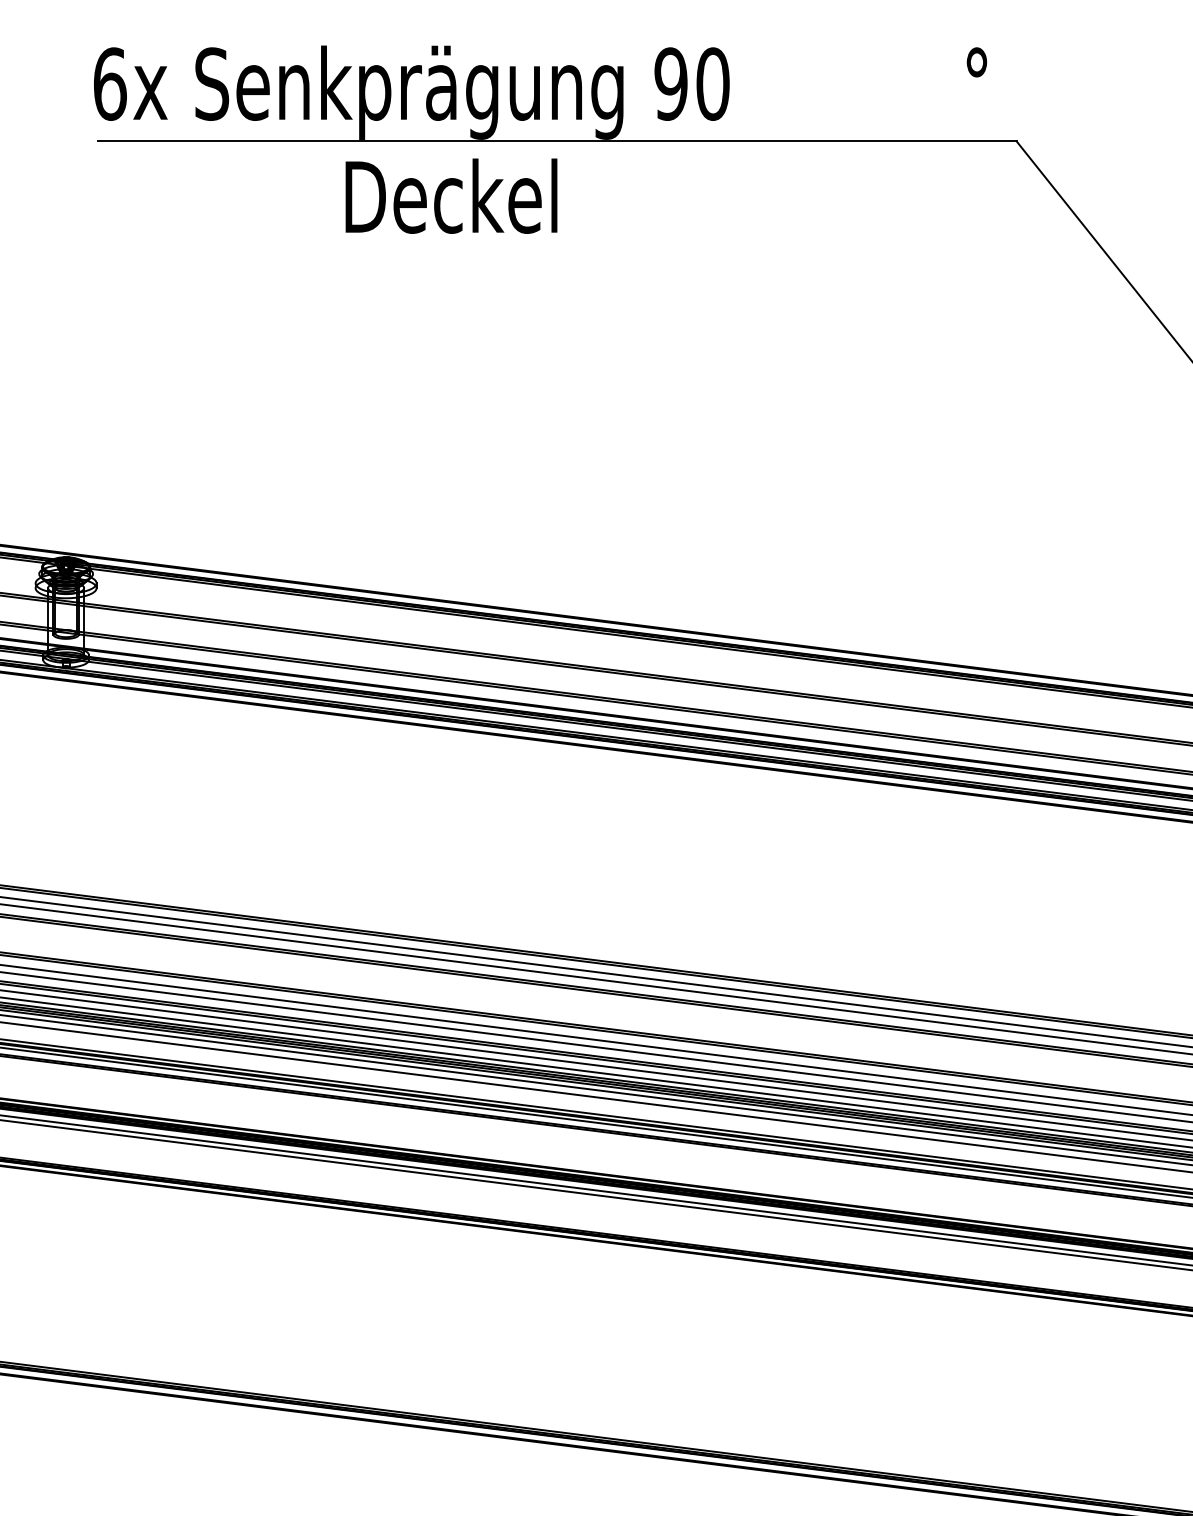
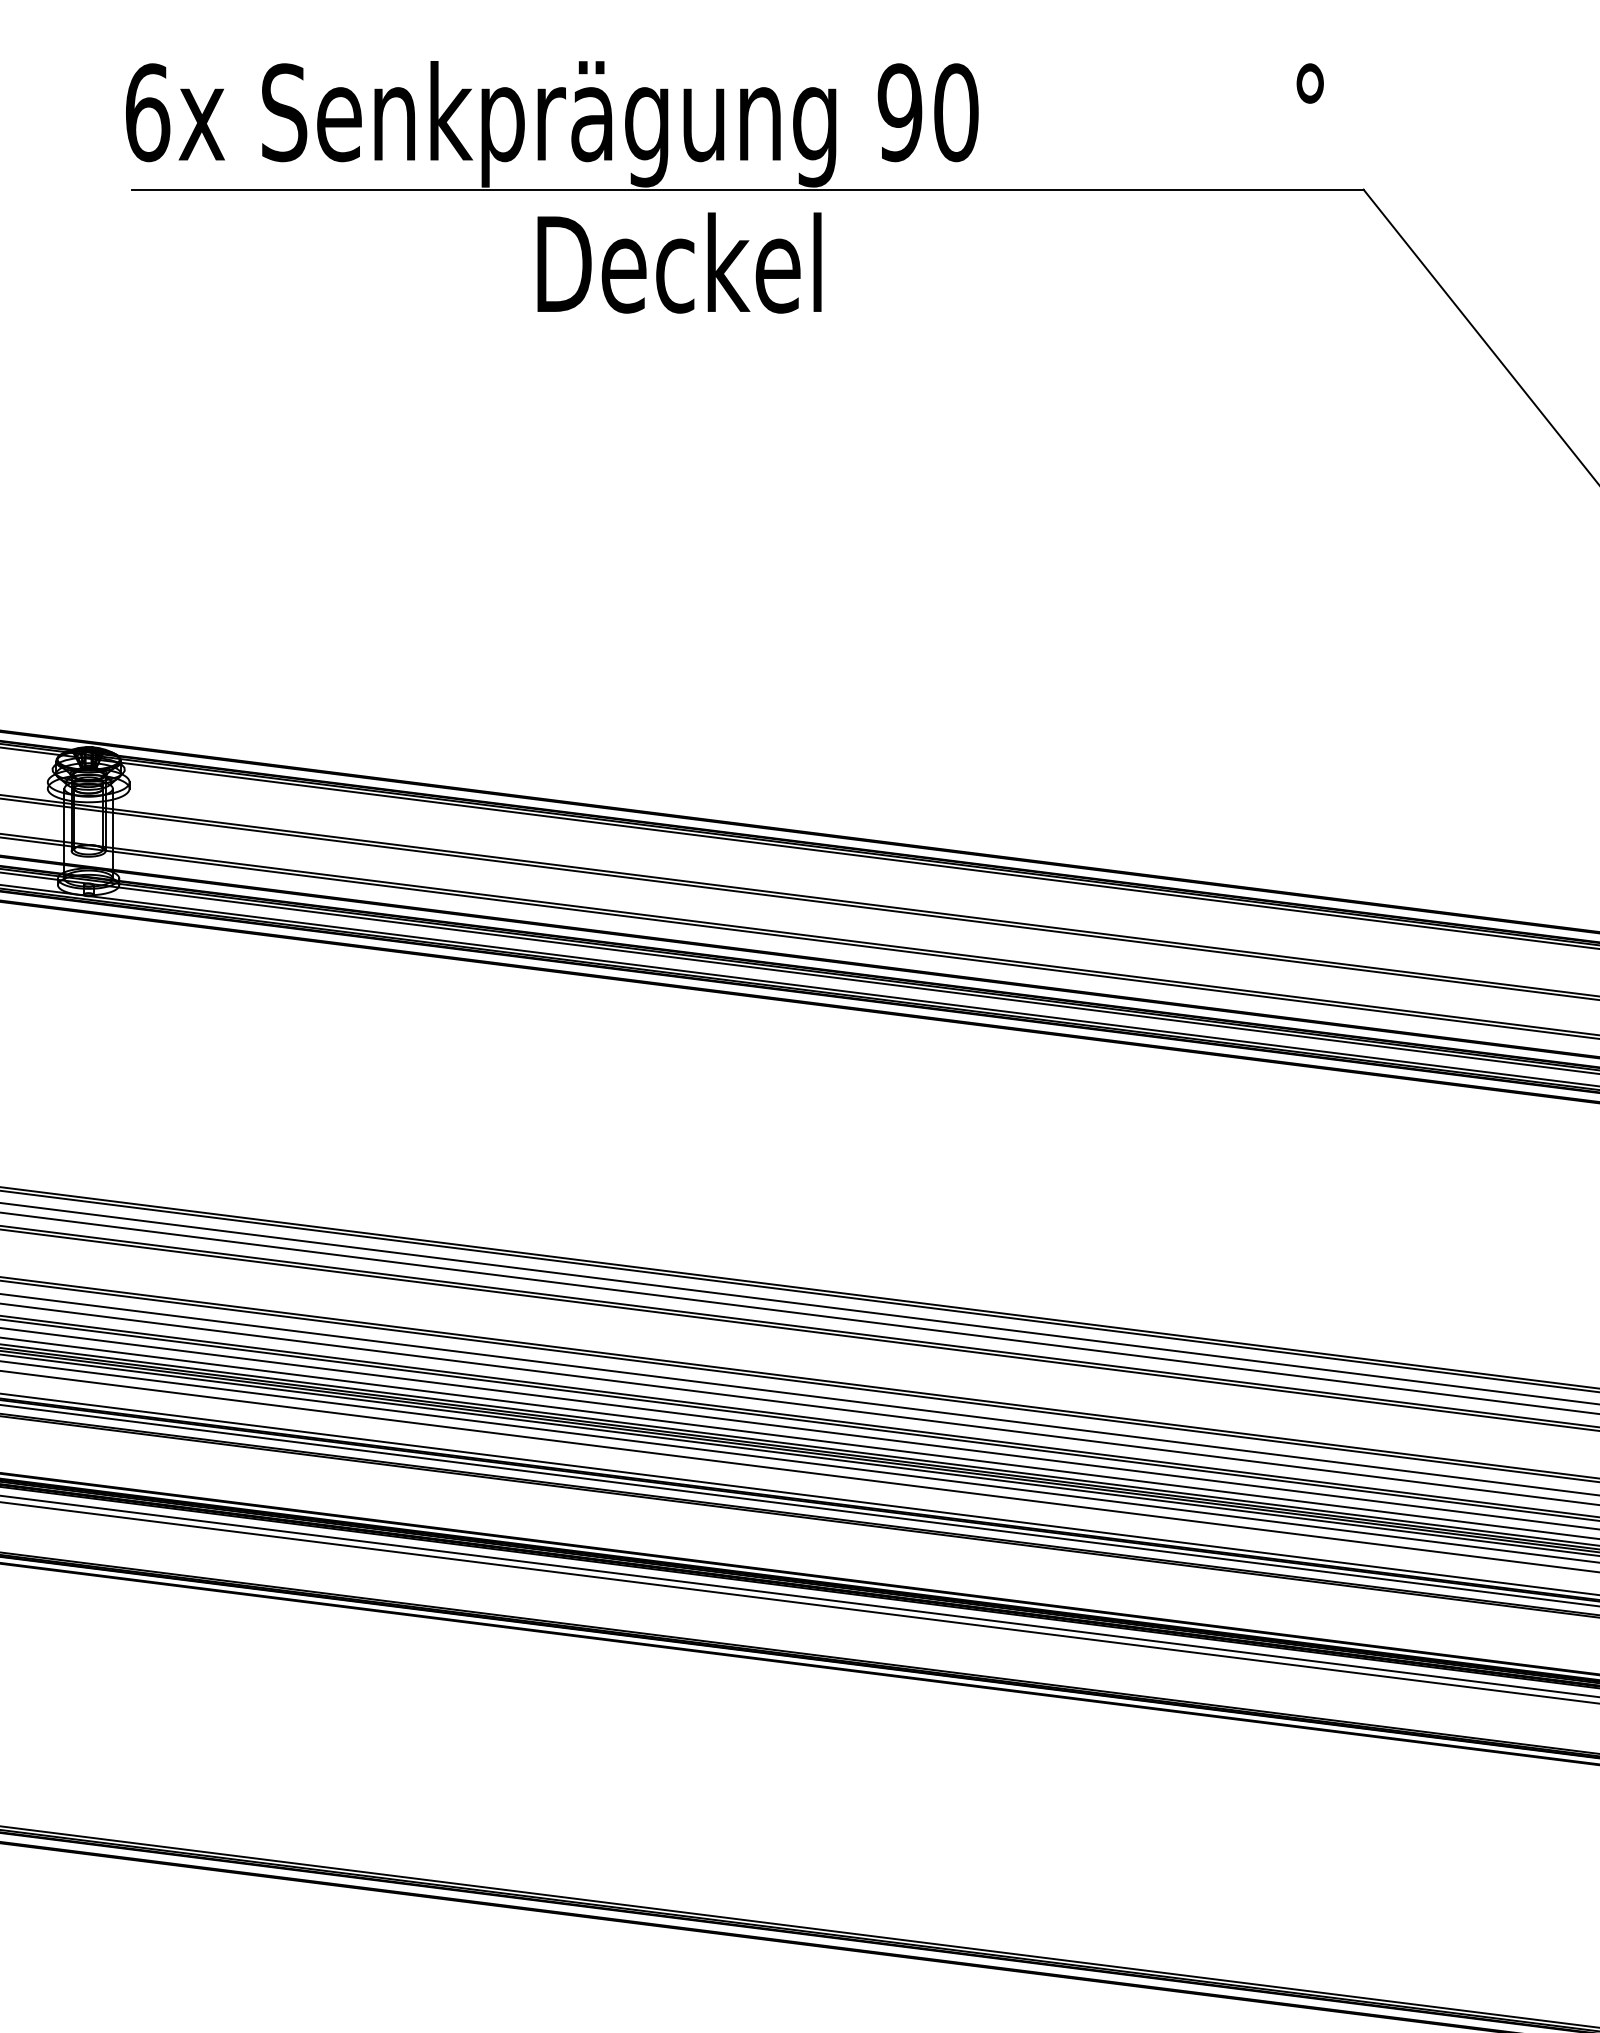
text: (451, 195) -> (679, 262), moved

